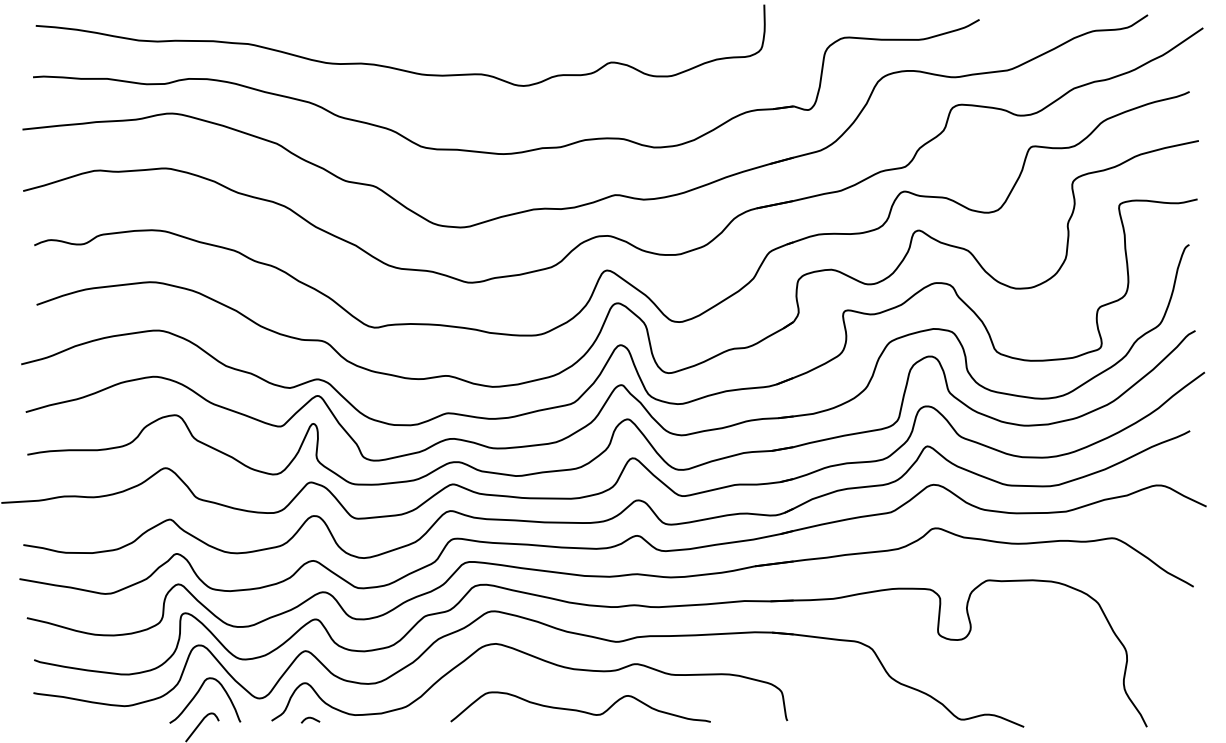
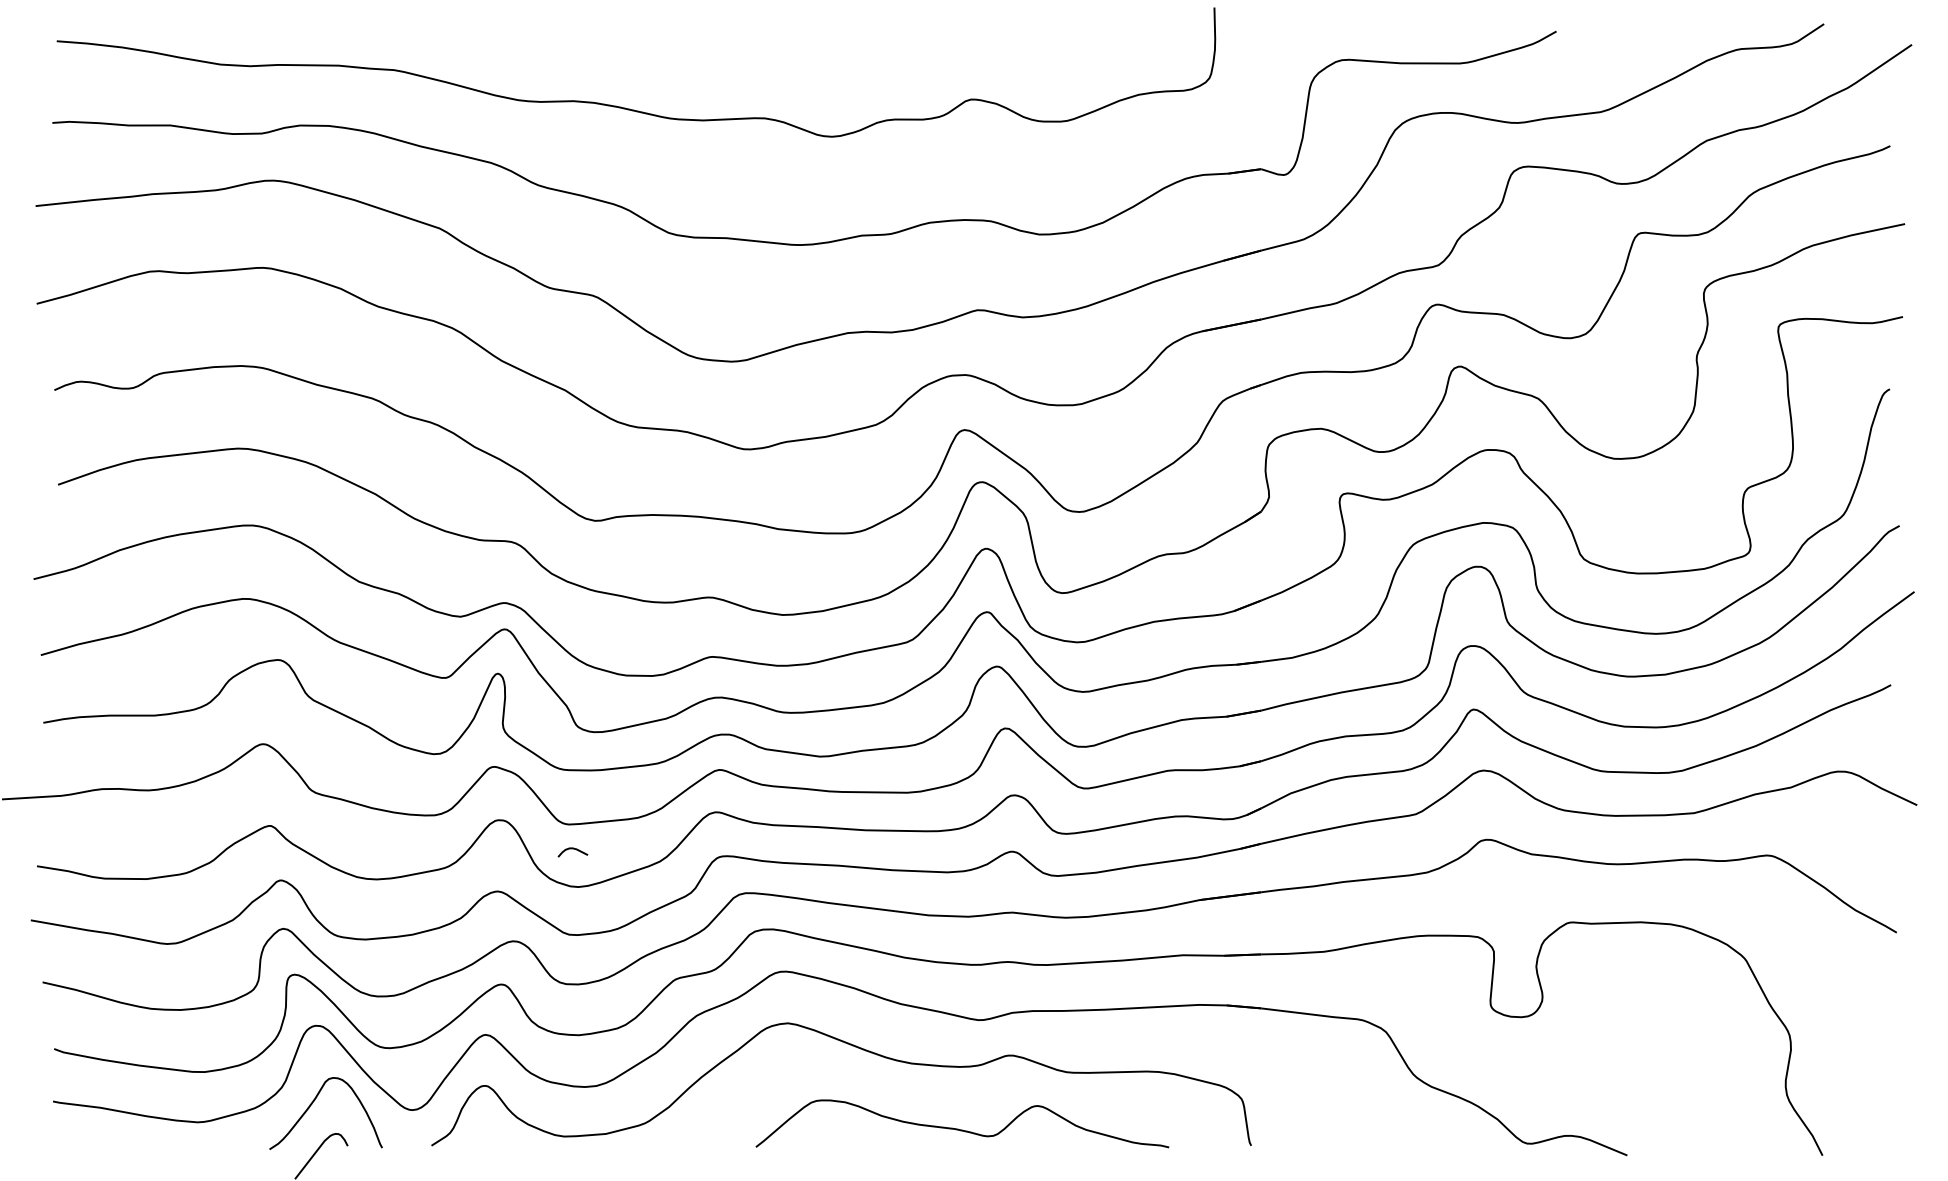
curve: (580, 710) -> (962, 1129), moved
curve: (310, 718) -> (572, 849), moved

